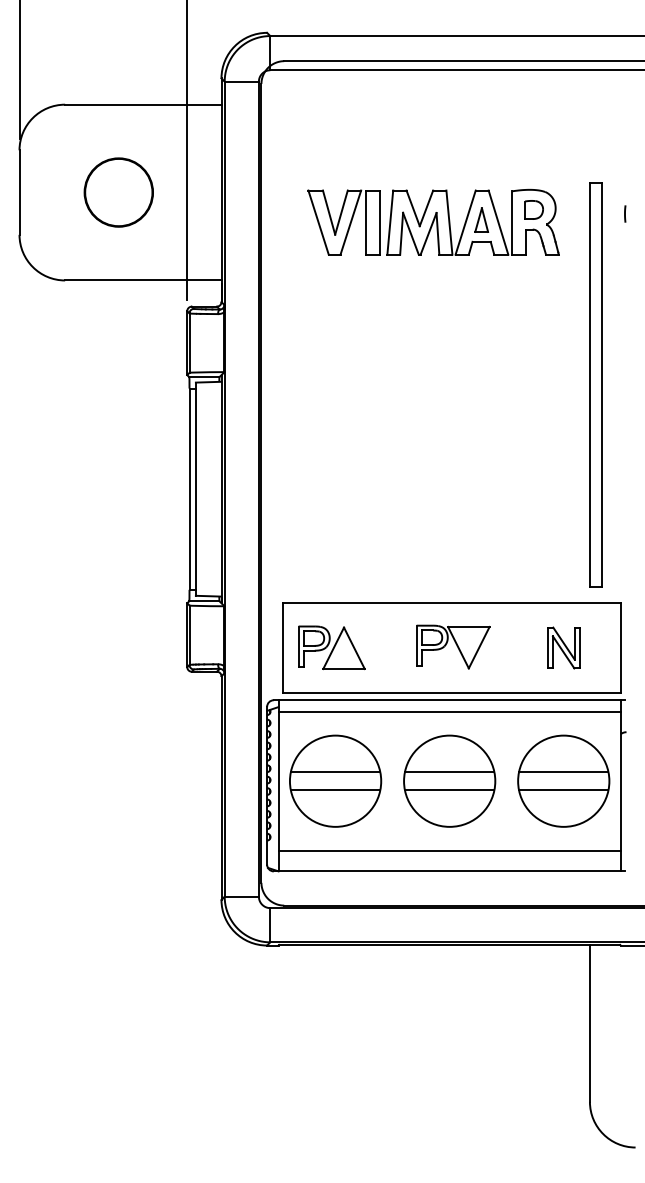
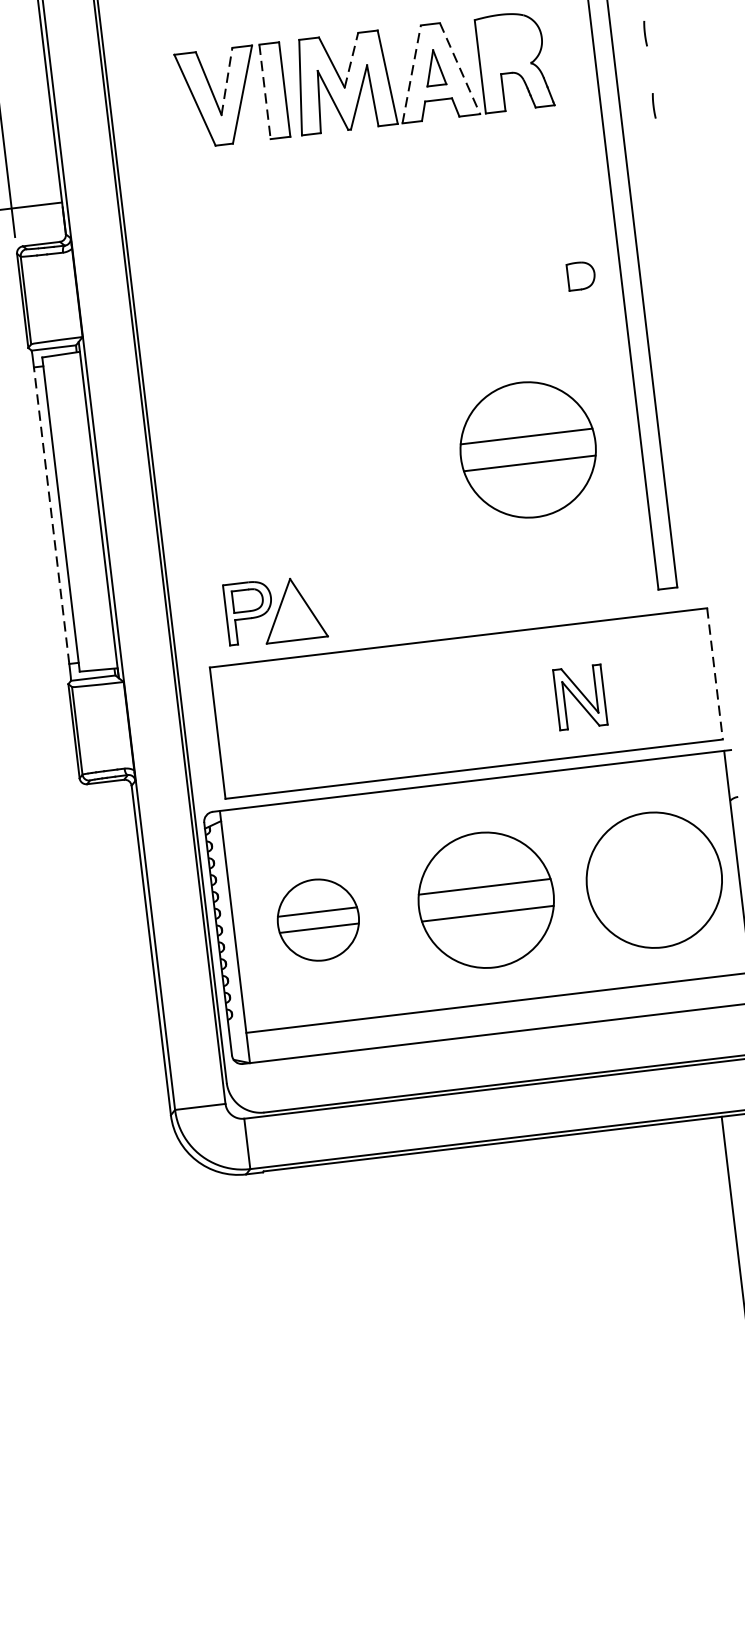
line: (426, 207) -> (351, 59), solid -> dashed
part: (533, 209) -> (580, 275), moved
line: (341, 212) -> (226, 81), solid -> dashed
line: (465, 222) -> (411, 74), solid -> dashed
line: (498, 222) -> (460, 68), solid -> dashed
line: (366, 223) -> (265, 93), solid -> dashed
line: (625, 262) -> (654, 105), added
part: (513, 482) -> (527, 448), added
line: (189, 489) -> (51, 516), solid -> dashed
part: (453, 646) -> (468, 701), removed
part: (331, 647) -> (275, 610), moved
part: (563, 647) -> (579, 696), moved
line: (620, 648) -> (714, 674), solid -> dashed
line: (449, 711) -> (473, 797), removed
line: (563, 772) -> (652, 867), removed
part: (335, 780) -> (317, 919), size x0.6
line: (563, 790) -> (655, 893), removed

